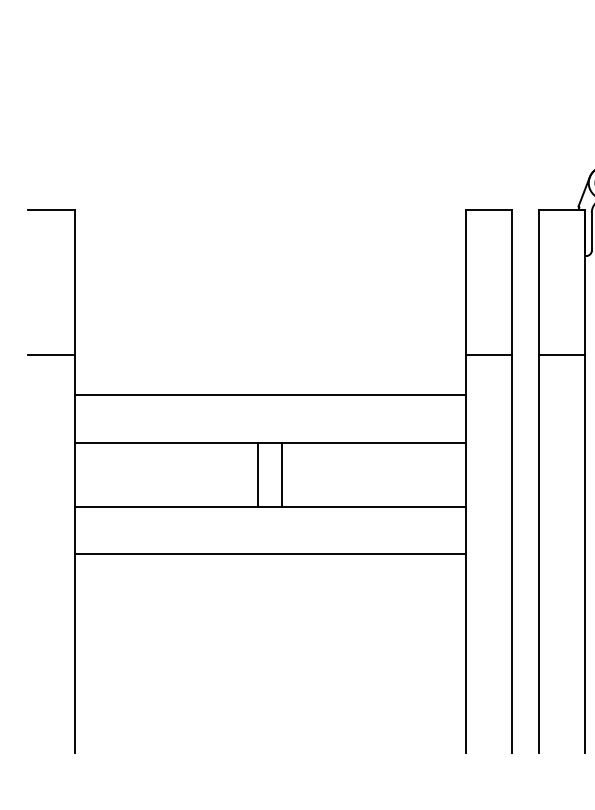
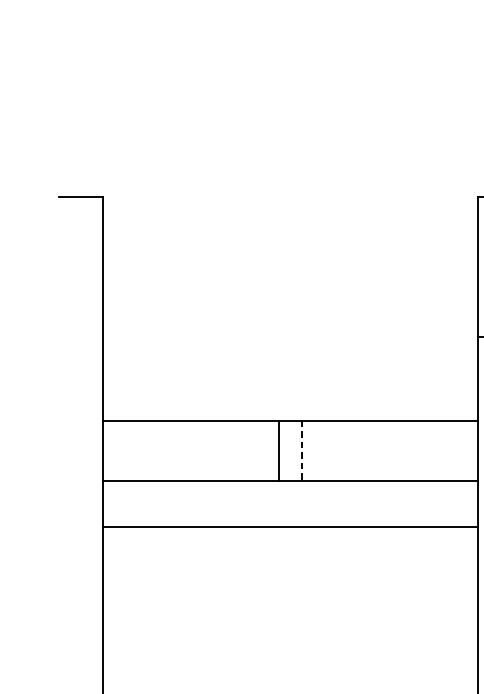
line: (51, 355) -> (81, 336), removed
line: (269, 395) -> (289, 375), removed
line: (282, 474) -> (302, 450), solid -> dashed

